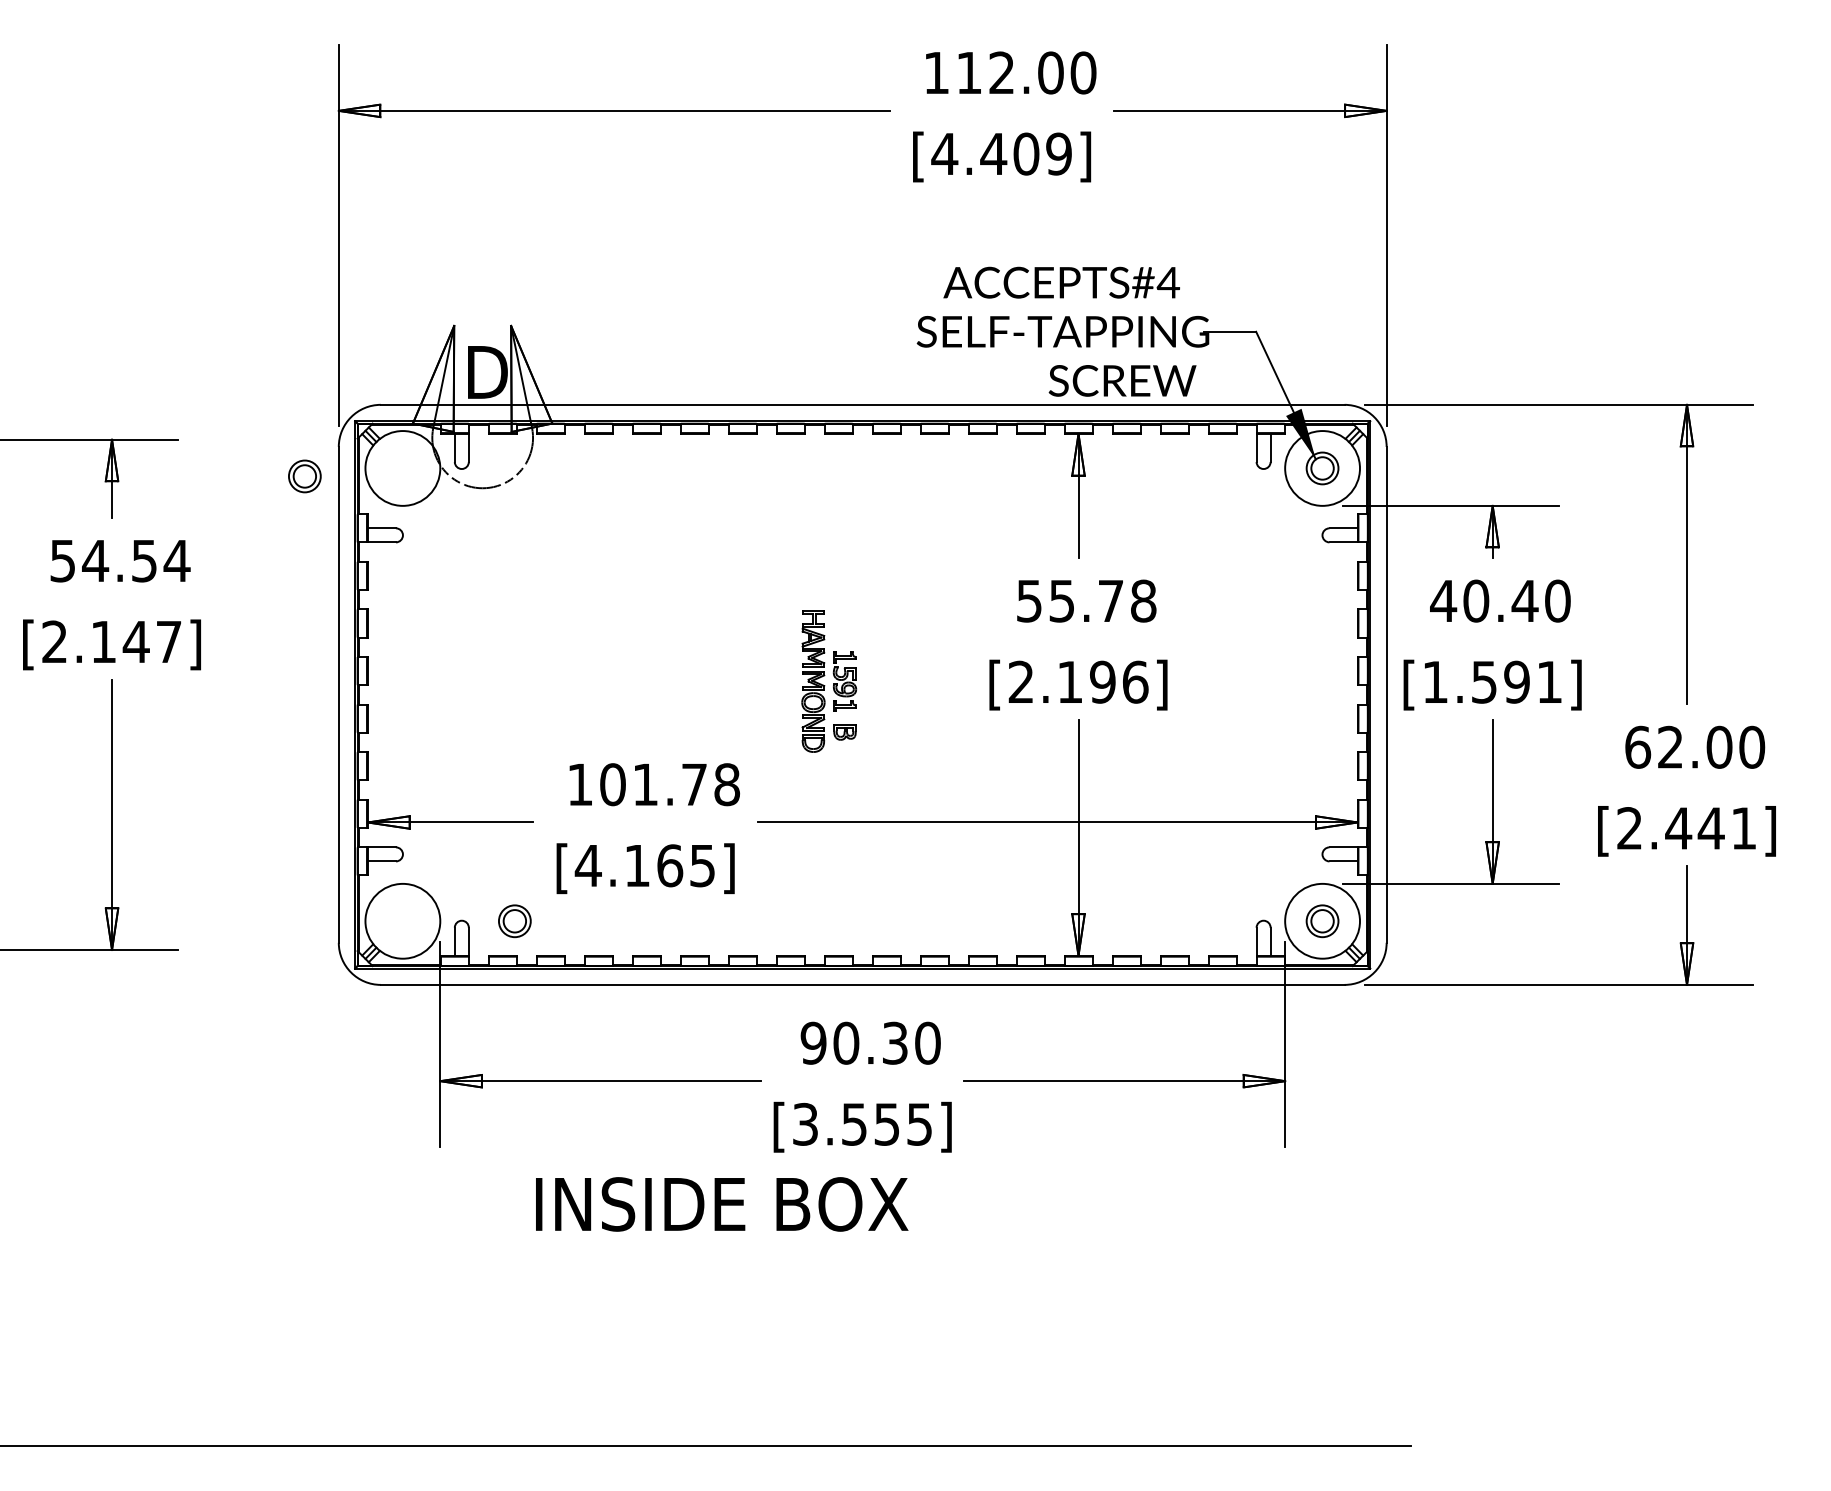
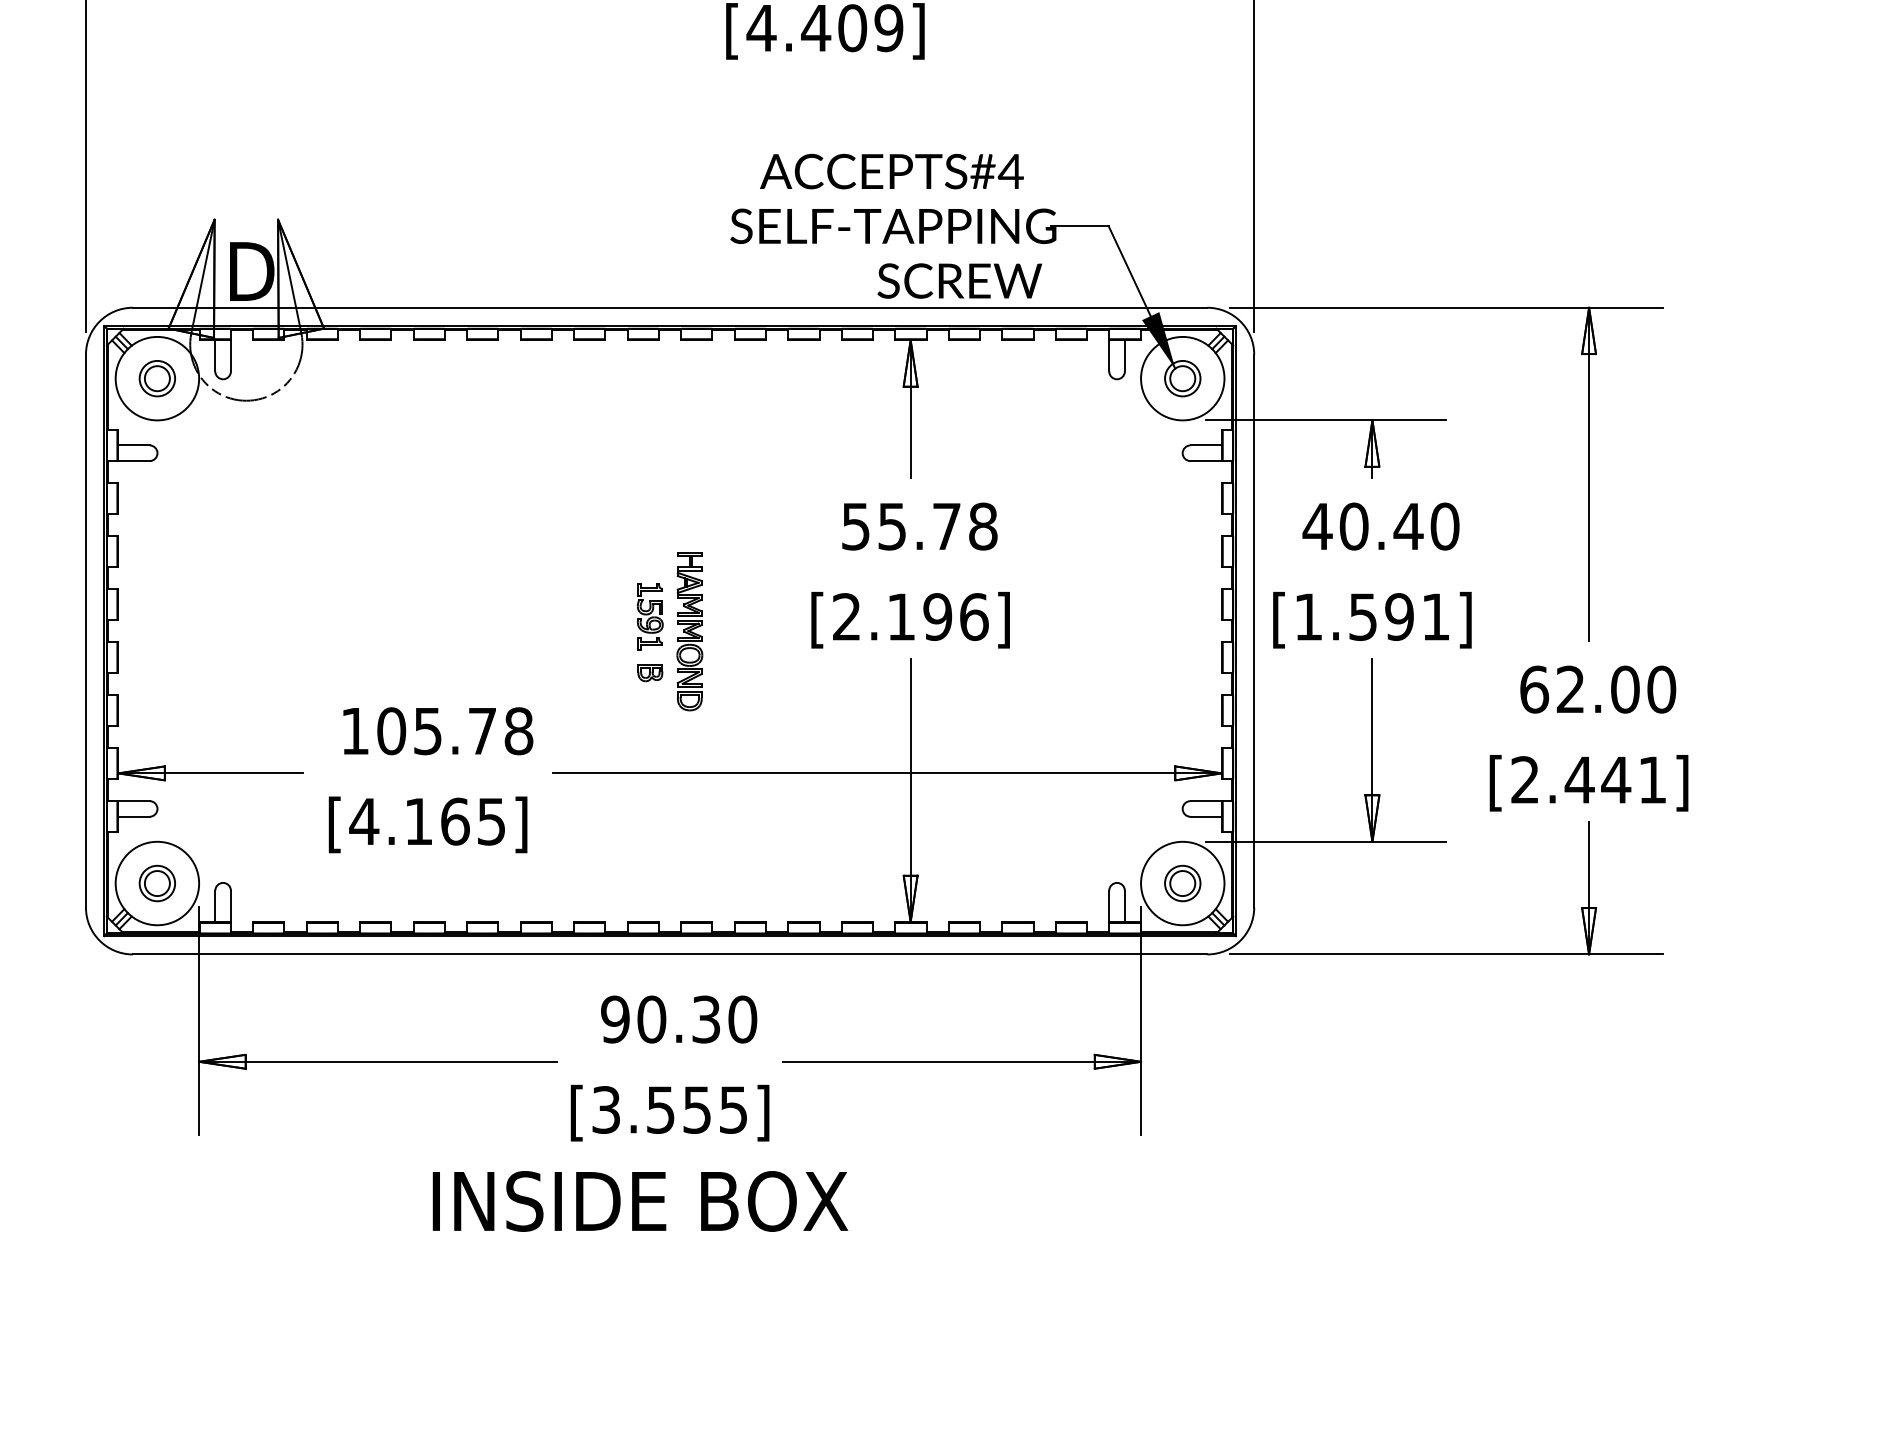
part: (304, 476) -> (156, 378), moved
part: (813, 681) -> (689, 631), moved
text: (645, 785) -> (427, 732), 101.78 -> 105.78
part: (514, 921) -> (156, 883), moved
text: (722, 1204) -> (640, 1201), moved

